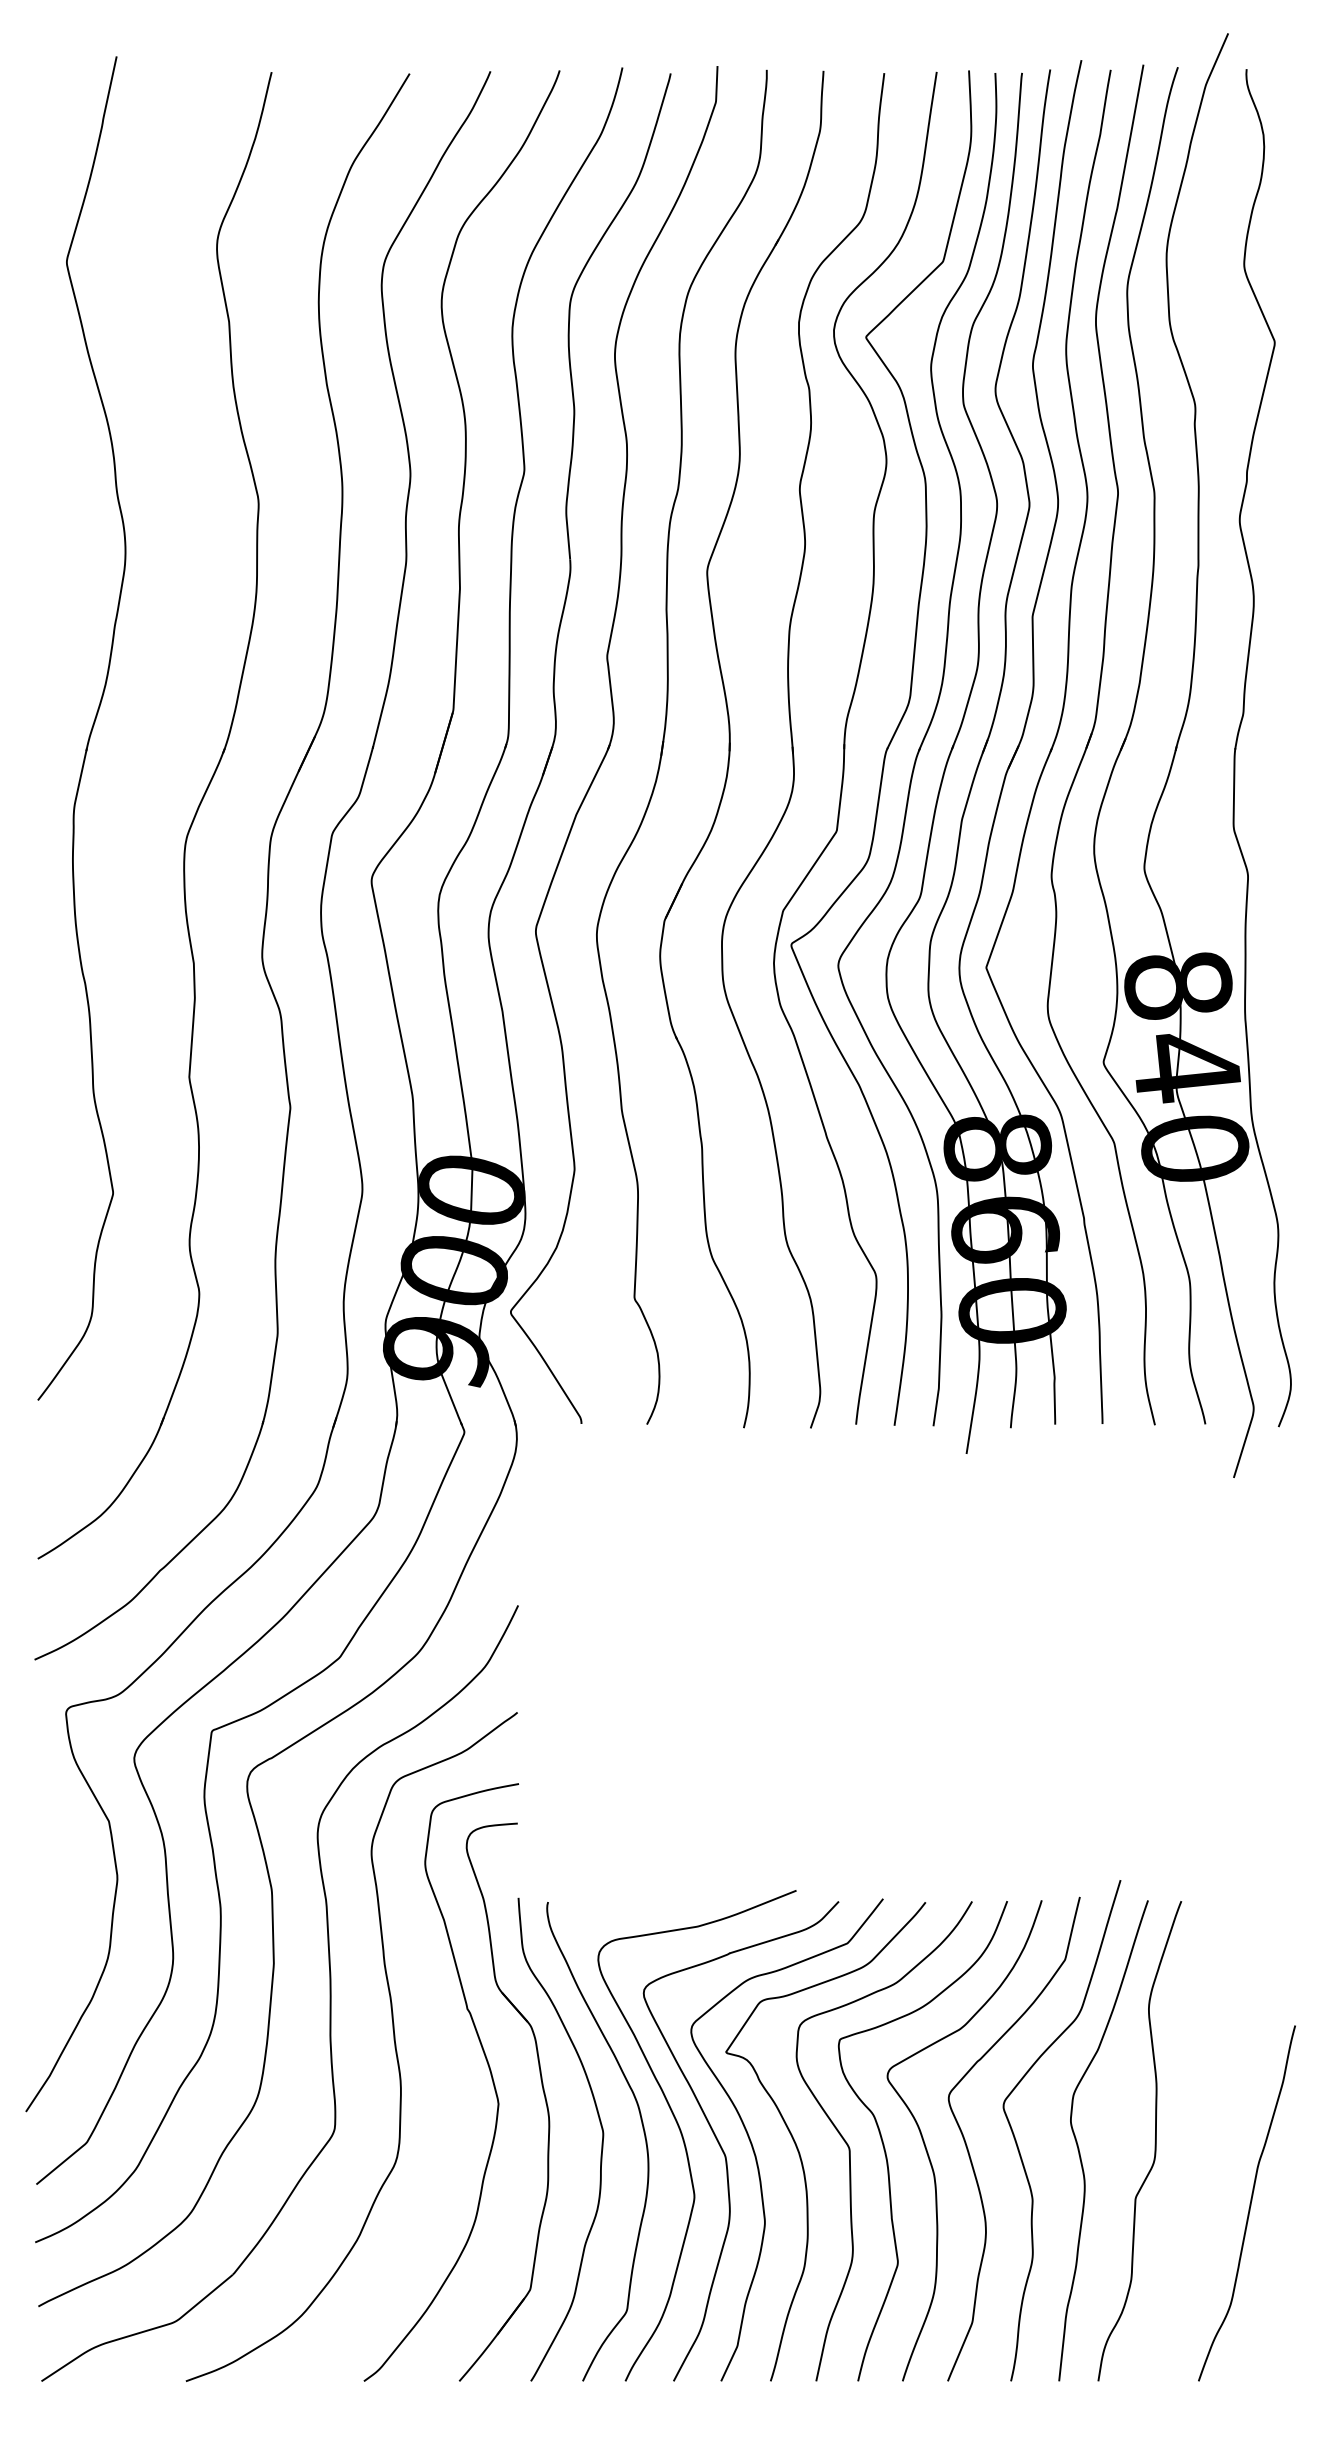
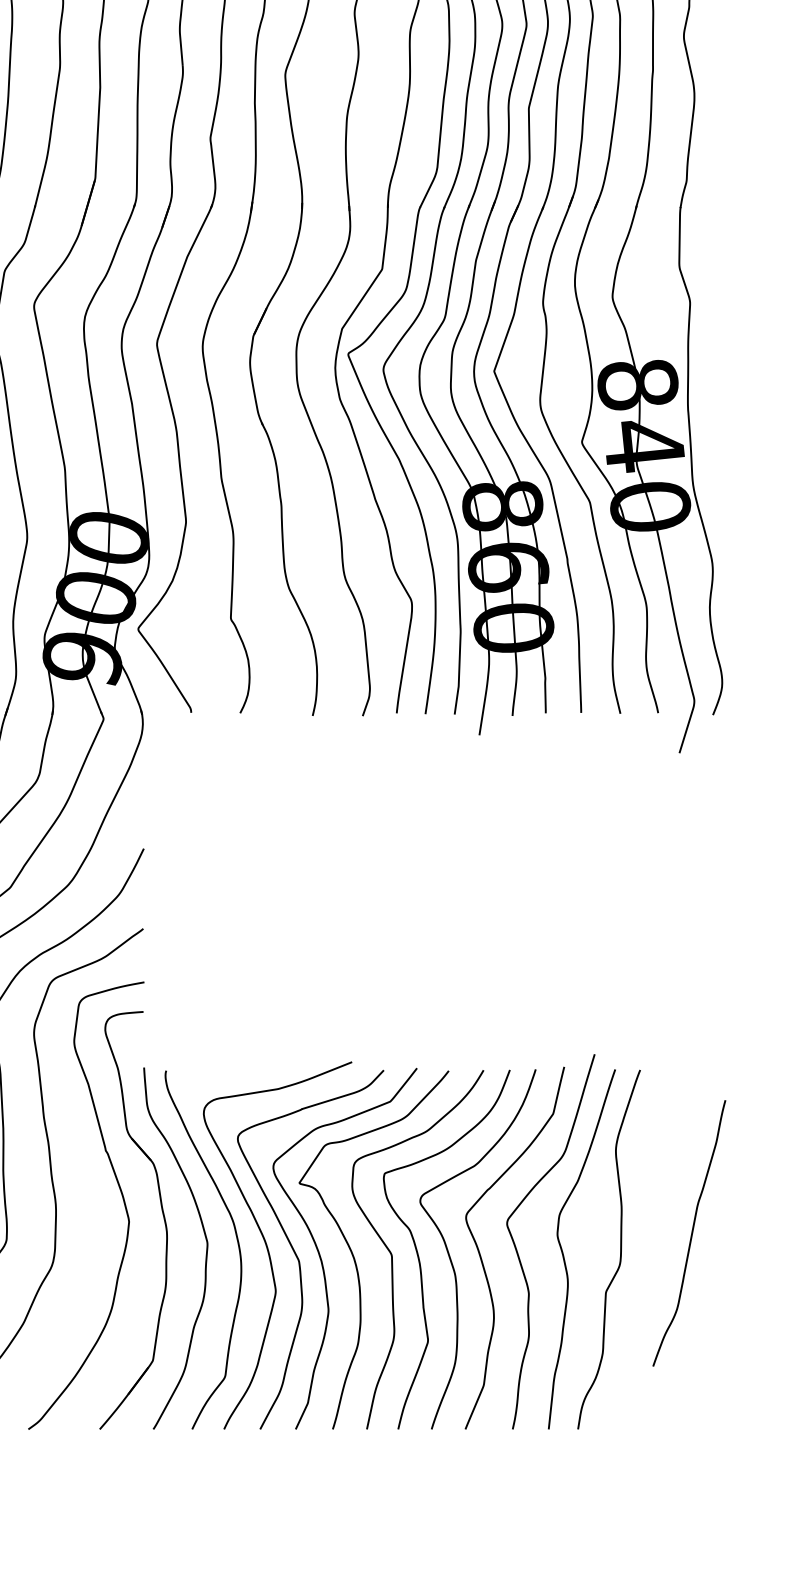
curve: (1249, 2203) -> (691, 1233), moved

